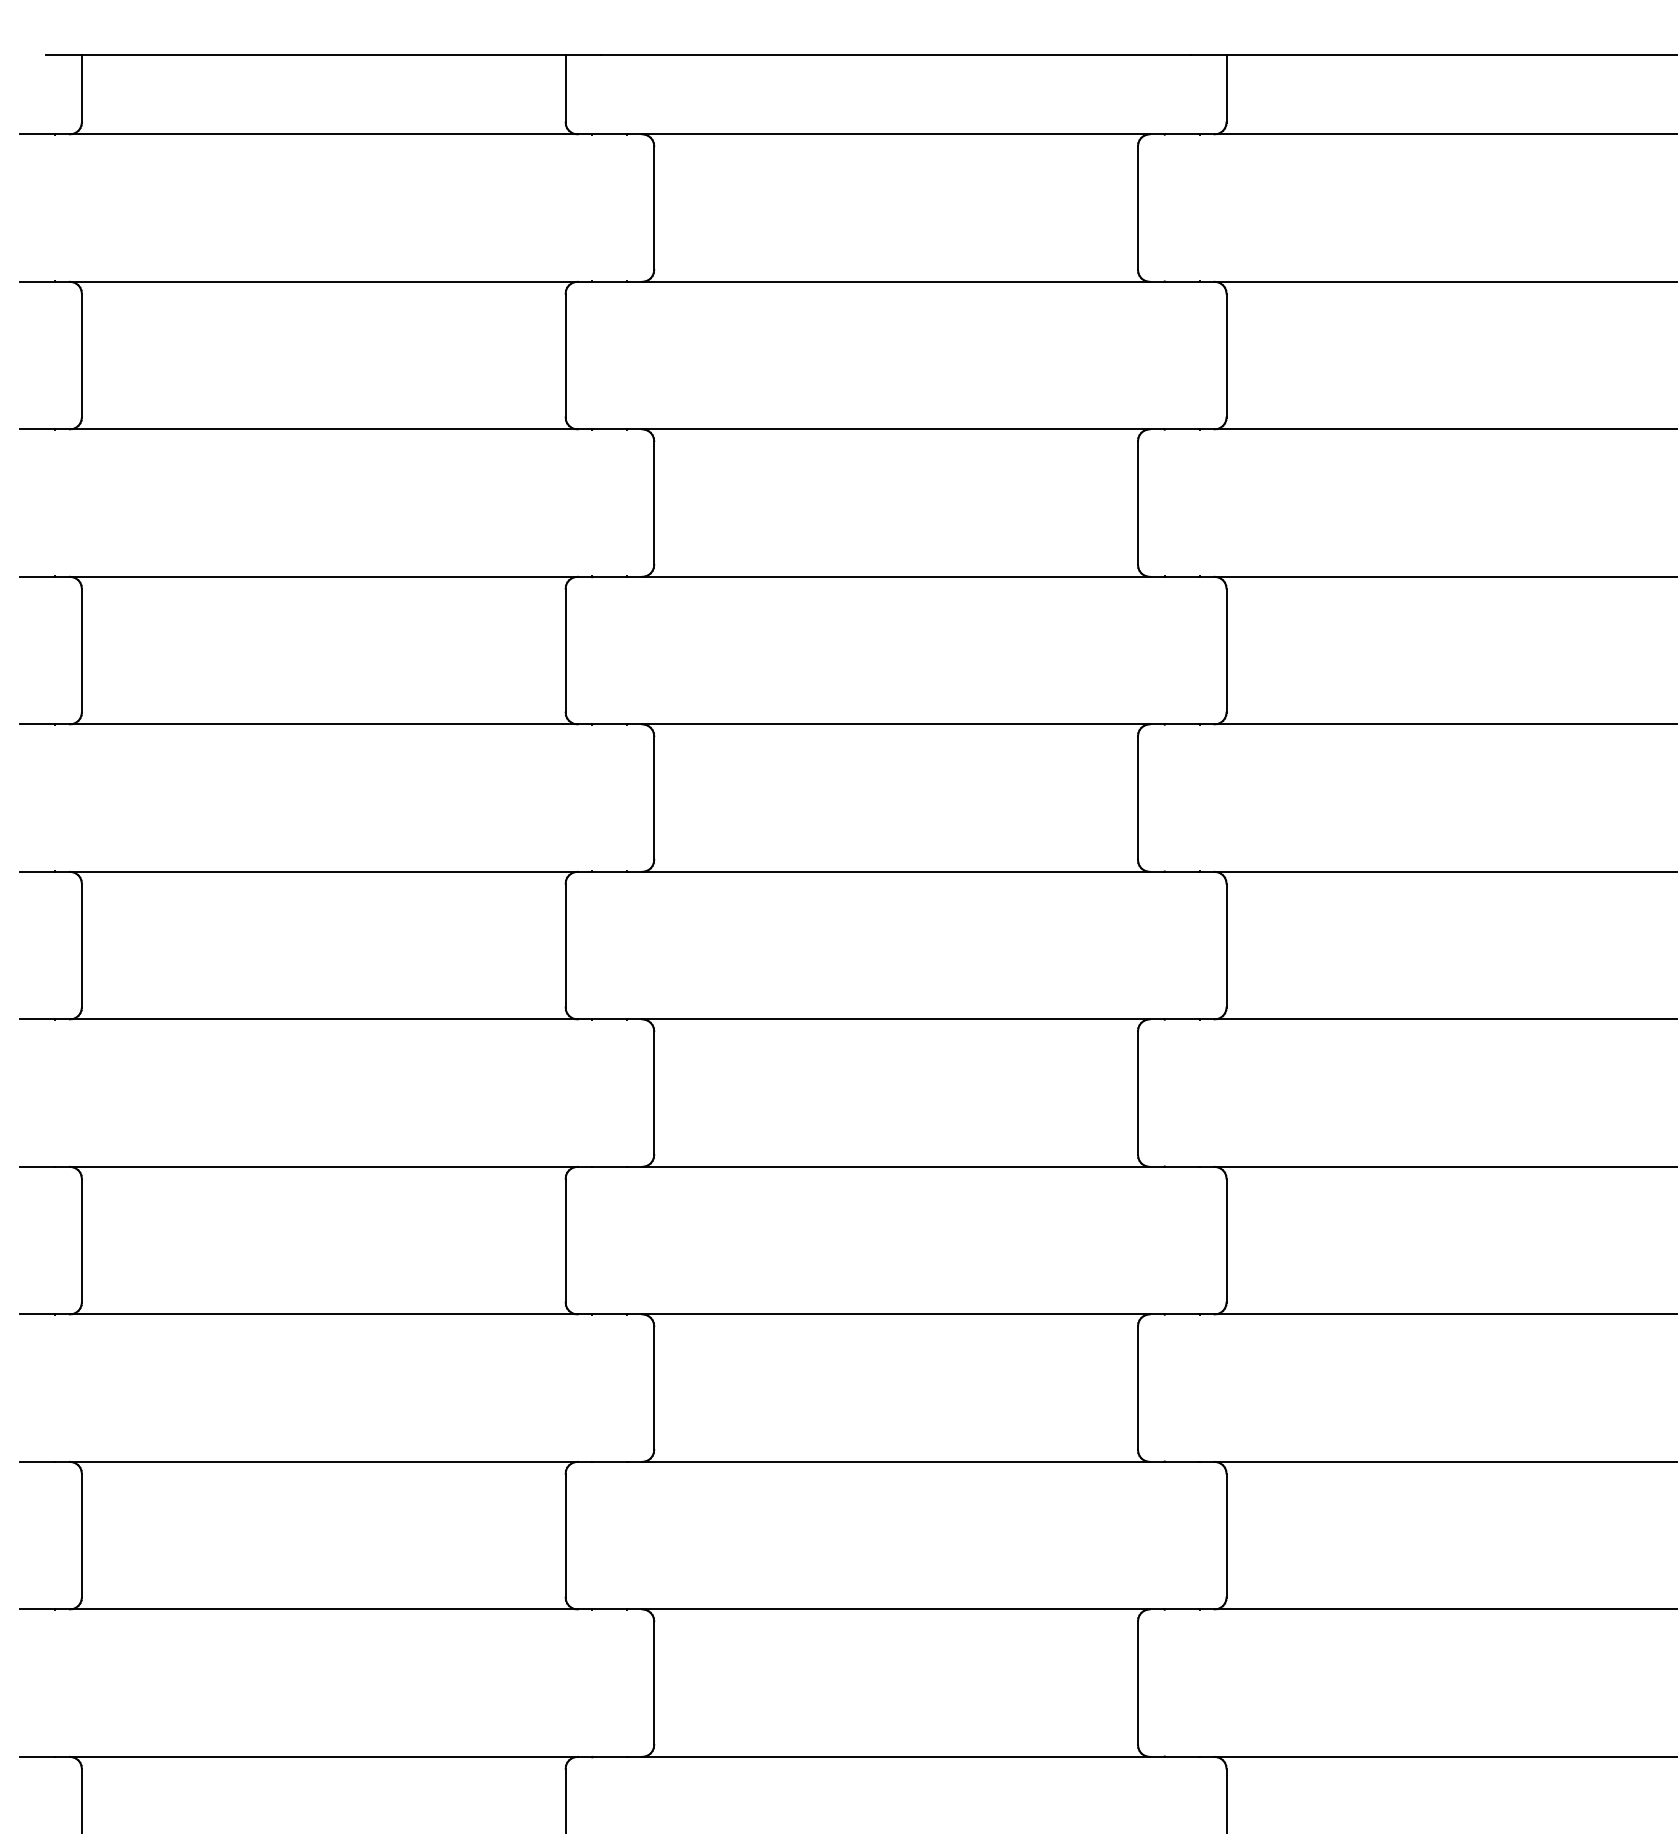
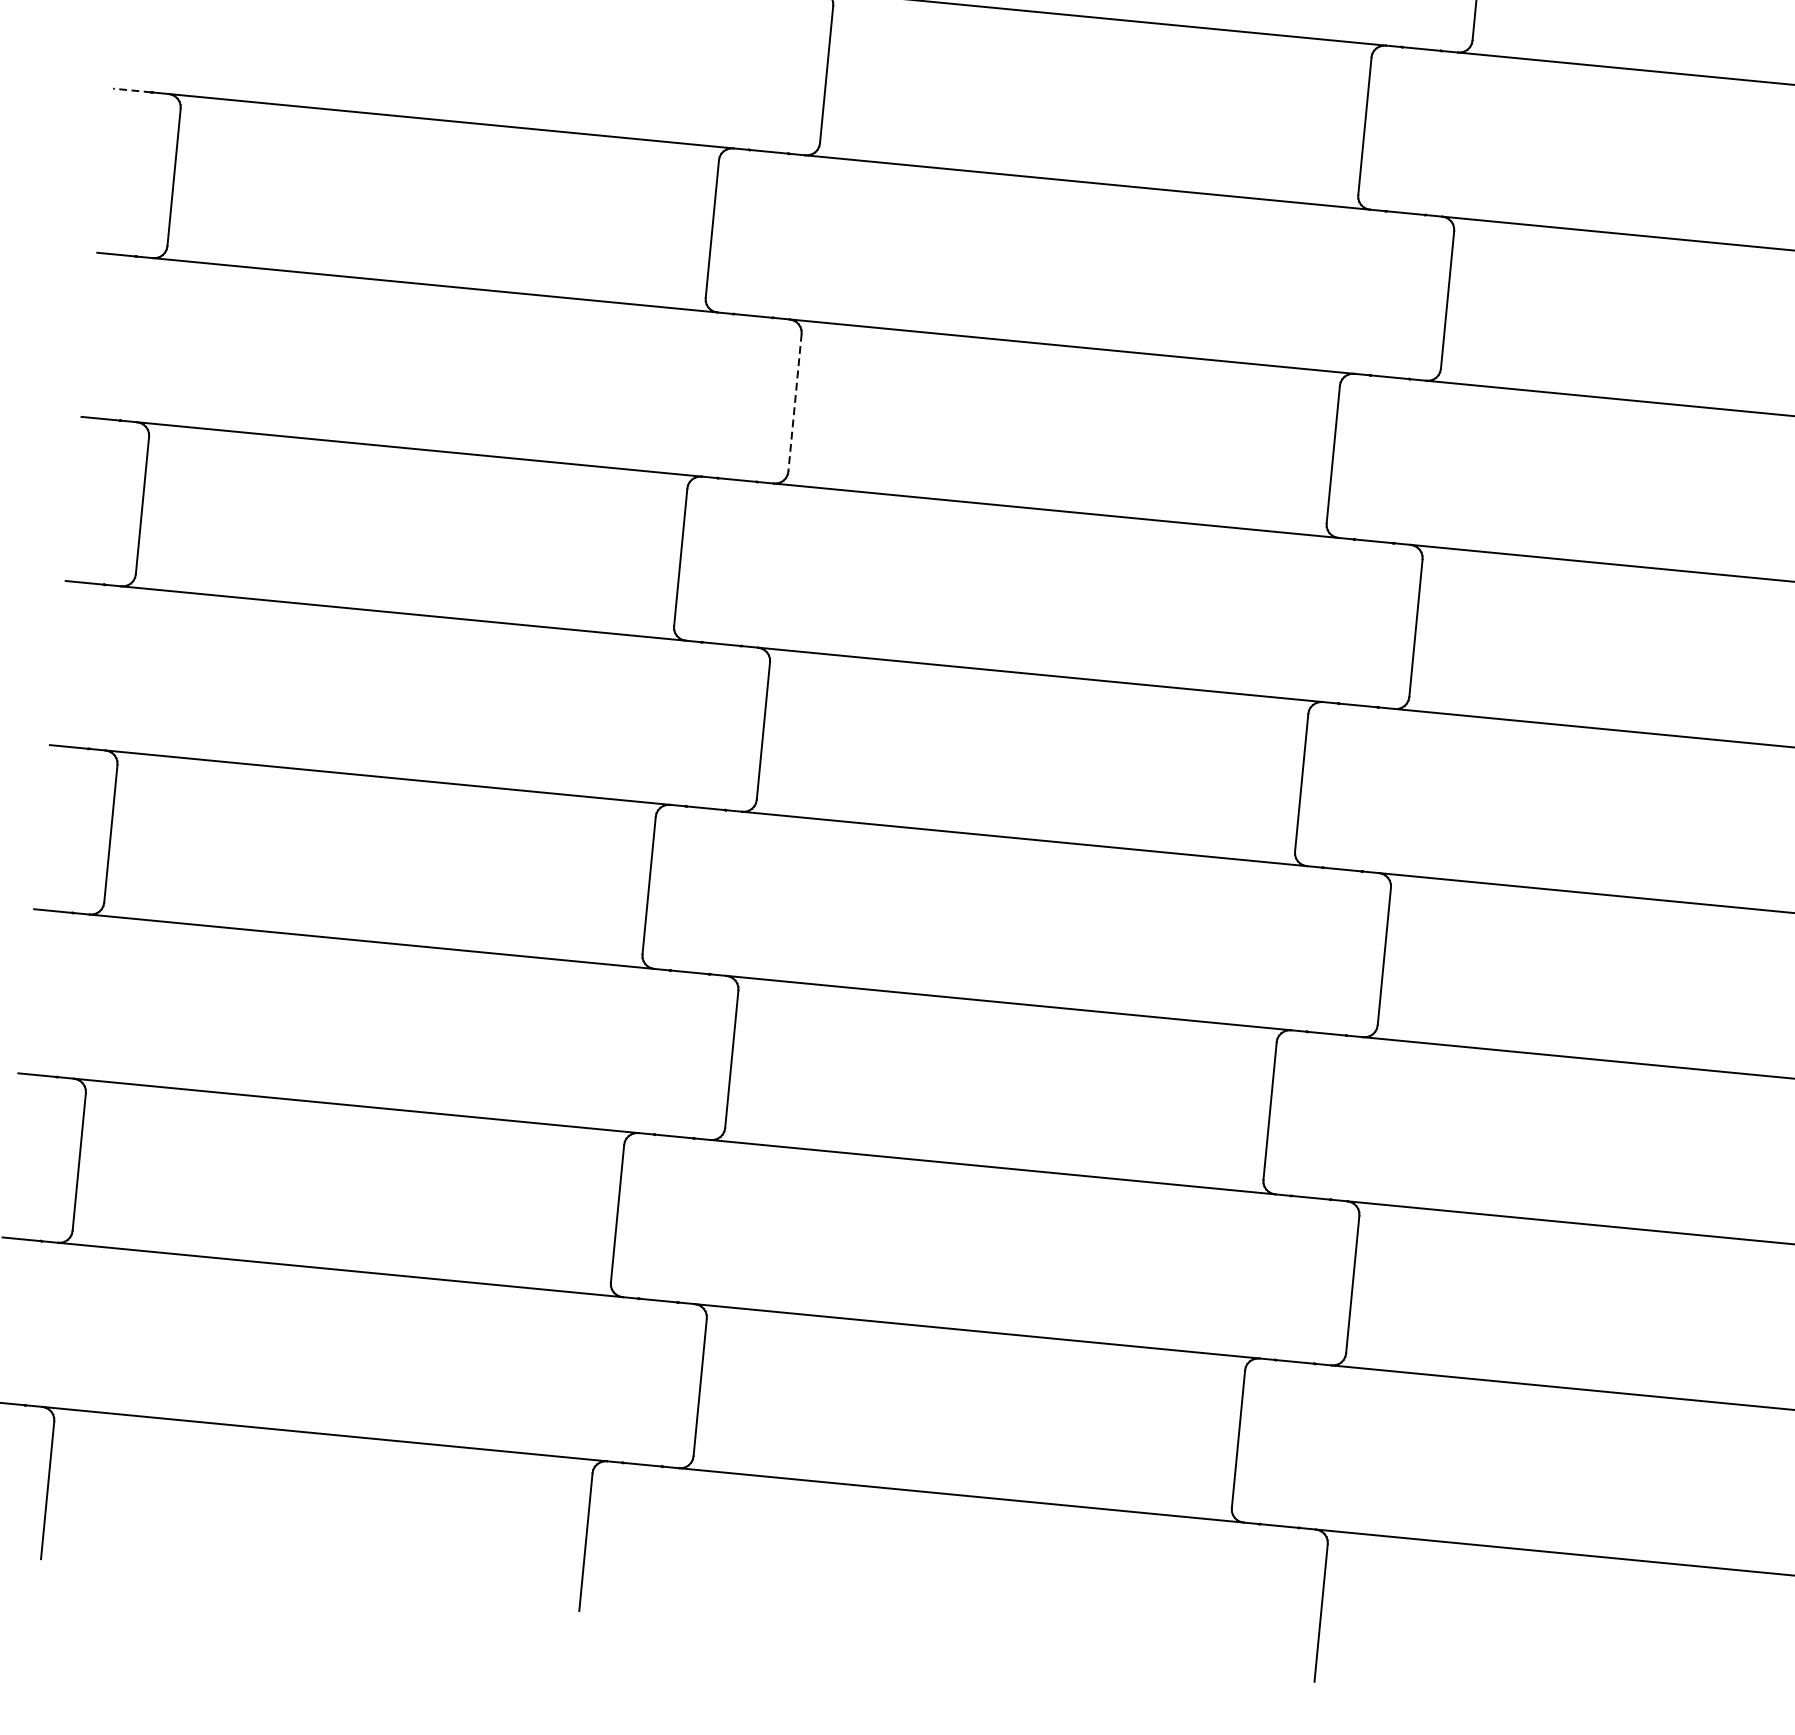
line: (36, 576) -> (131, 90), solid -> dashed
line: (654, 798) -> (795, 403), solid -> dashed

